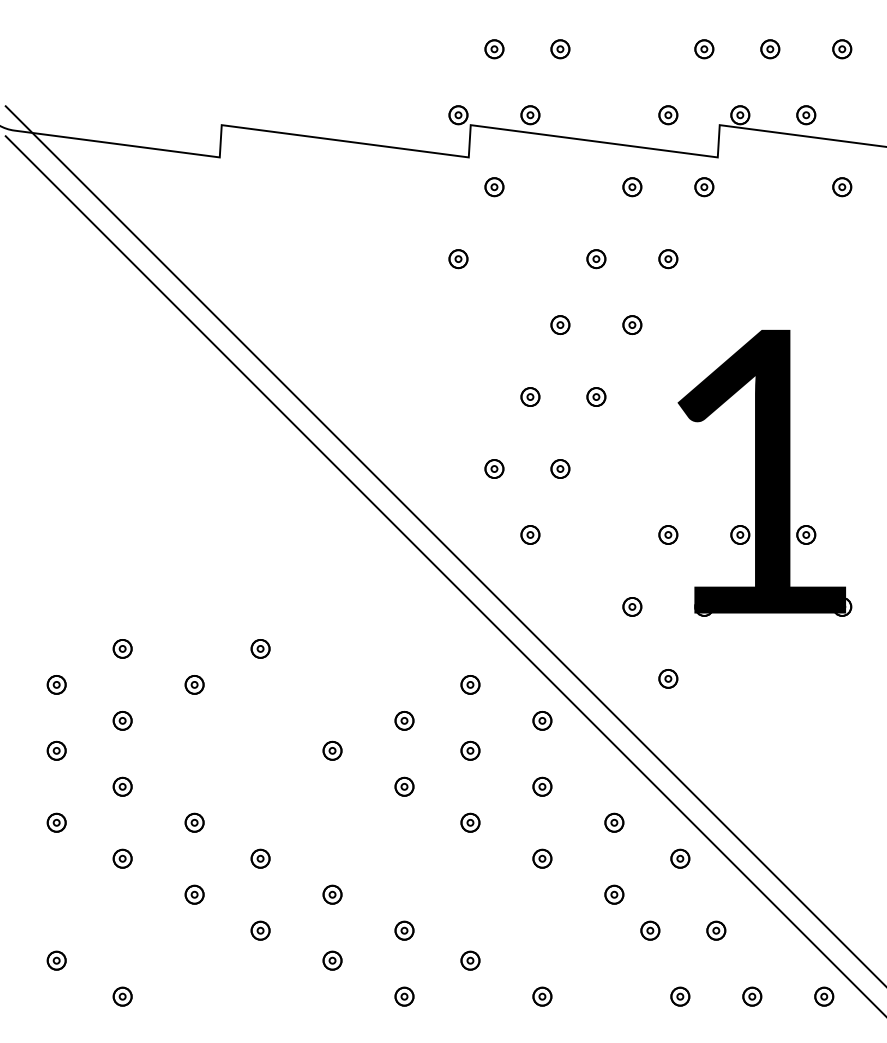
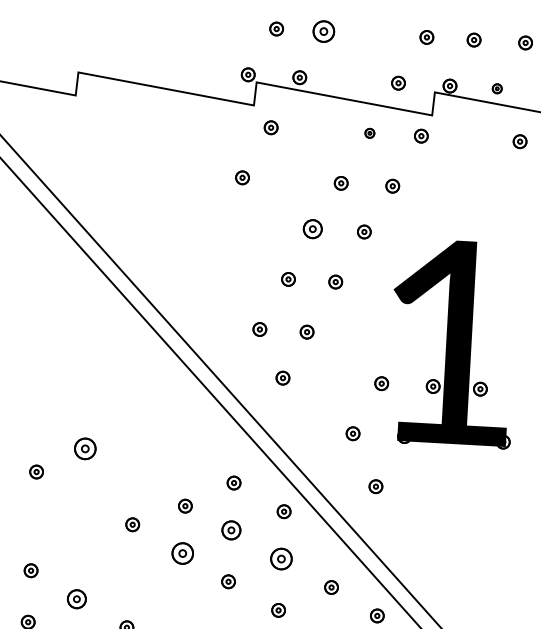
part: (560, 49) -> (323, 31), size x1.6
part: (806, 115) -> (497, 88), size x0.7
part: (632, 187) -> (369, 133), size x0.7
part: (560, 324) -> (312, 228), size x1.4
part: (260, 648) -> (85, 448), size x1.6
part: (470, 750) -> (231, 530), size x1.4
part: (404, 786) -> (182, 553), size x1.6
part: (542, 786) -> (281, 558), size x1.6
part: (260, 858) -> (76, 598), size x1.4

